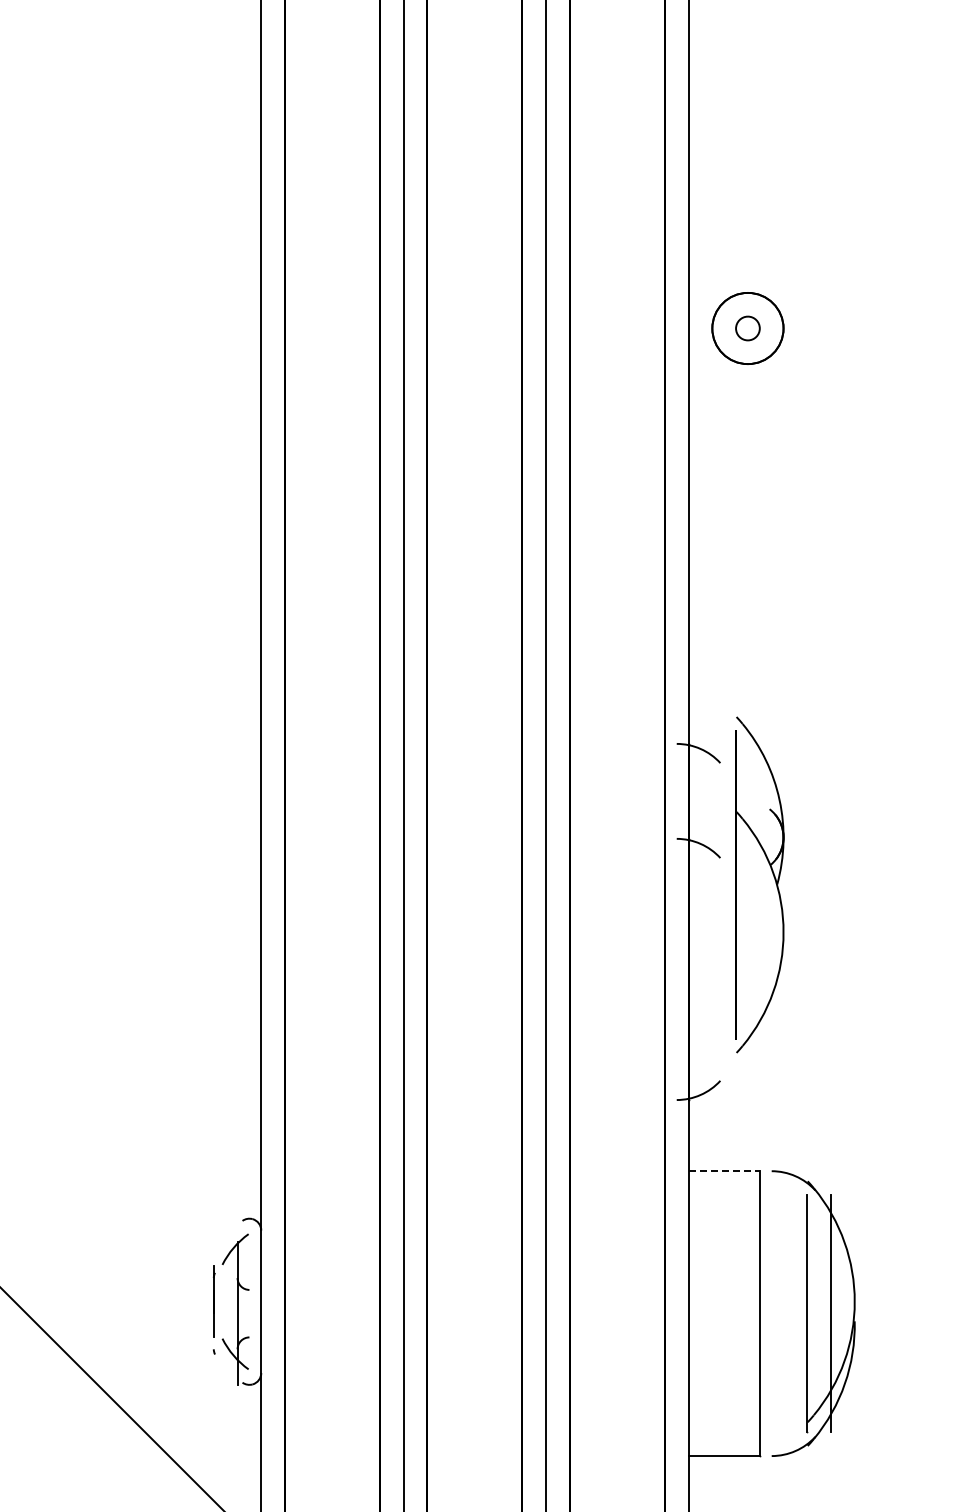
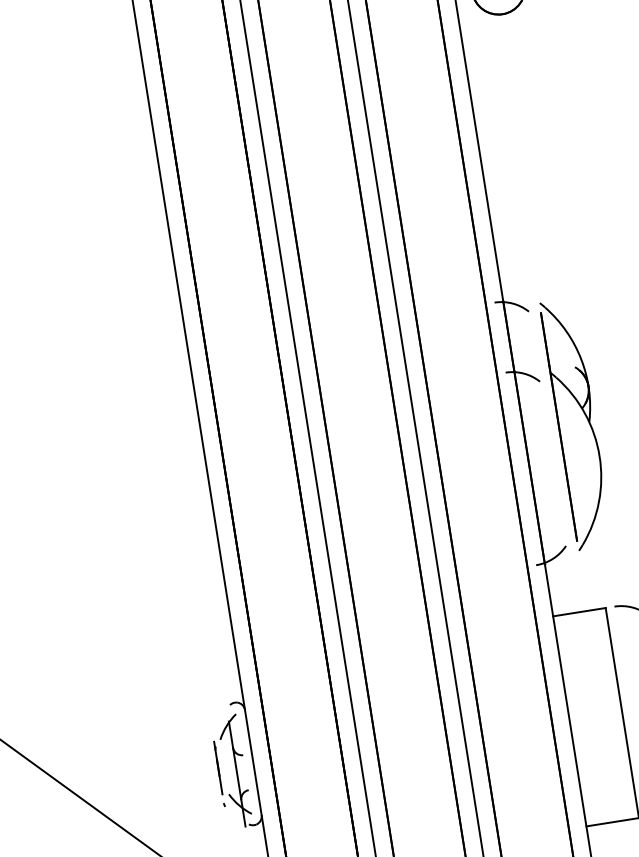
part: (773, 877) -> (585, 417), moved
line: (724, 1171) -> (579, 612), dashed -> solid

